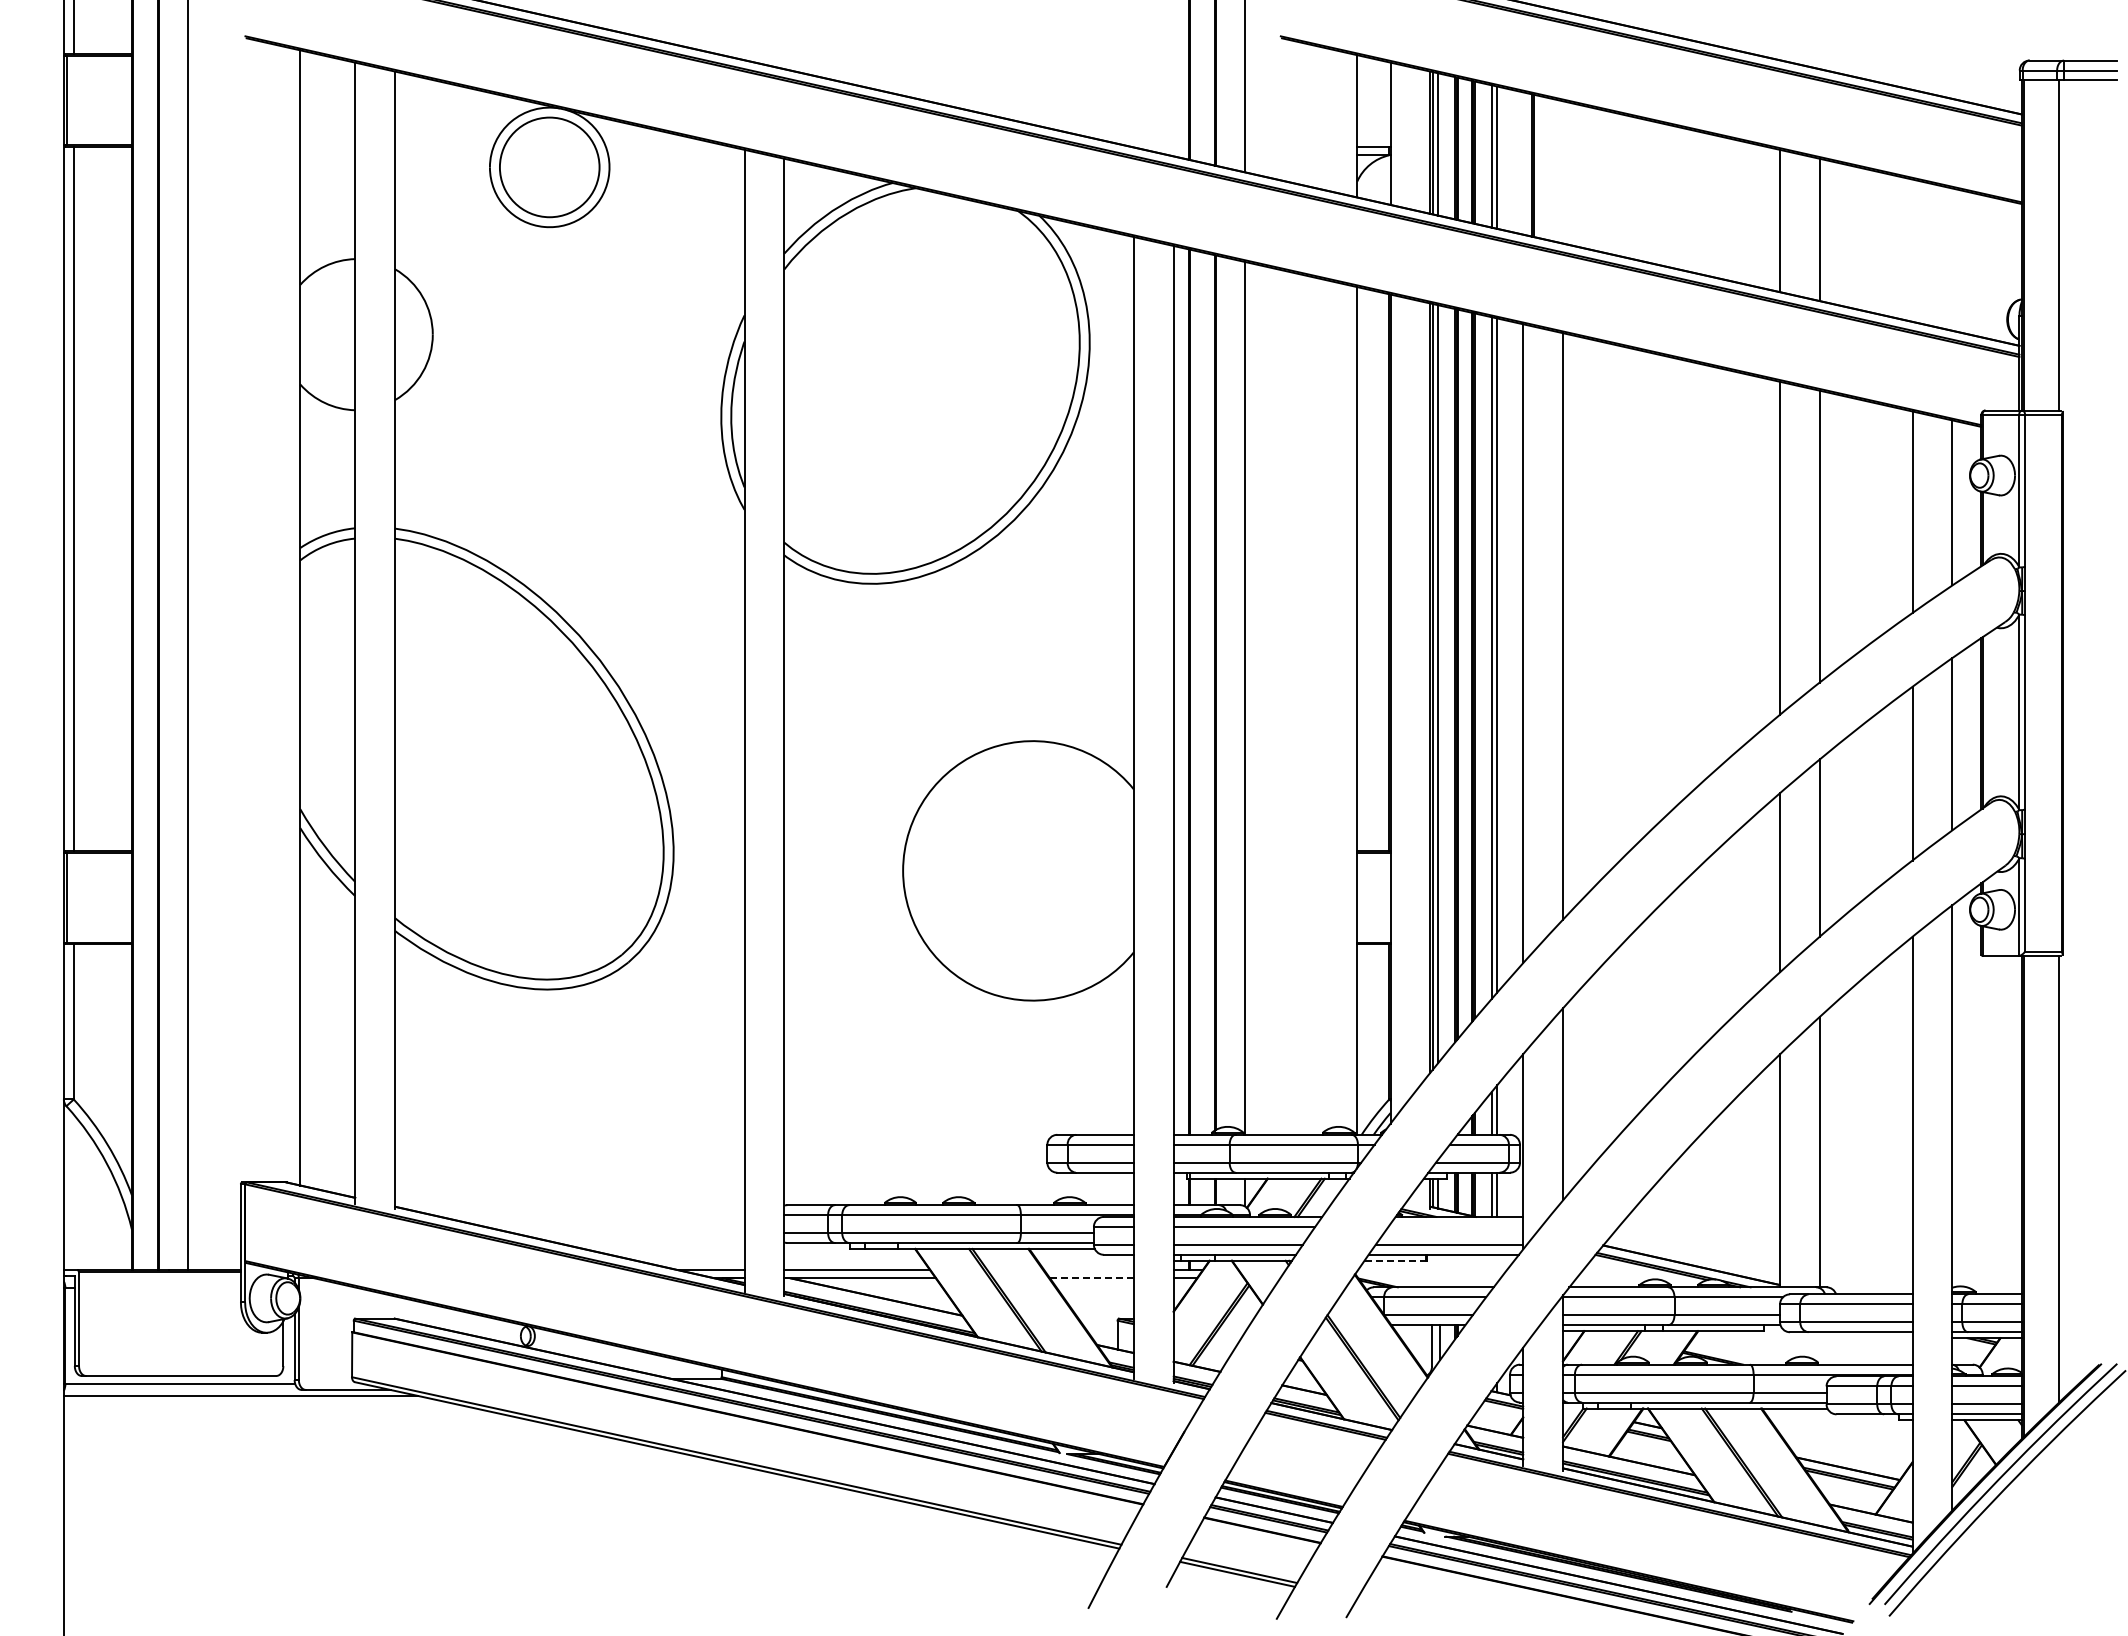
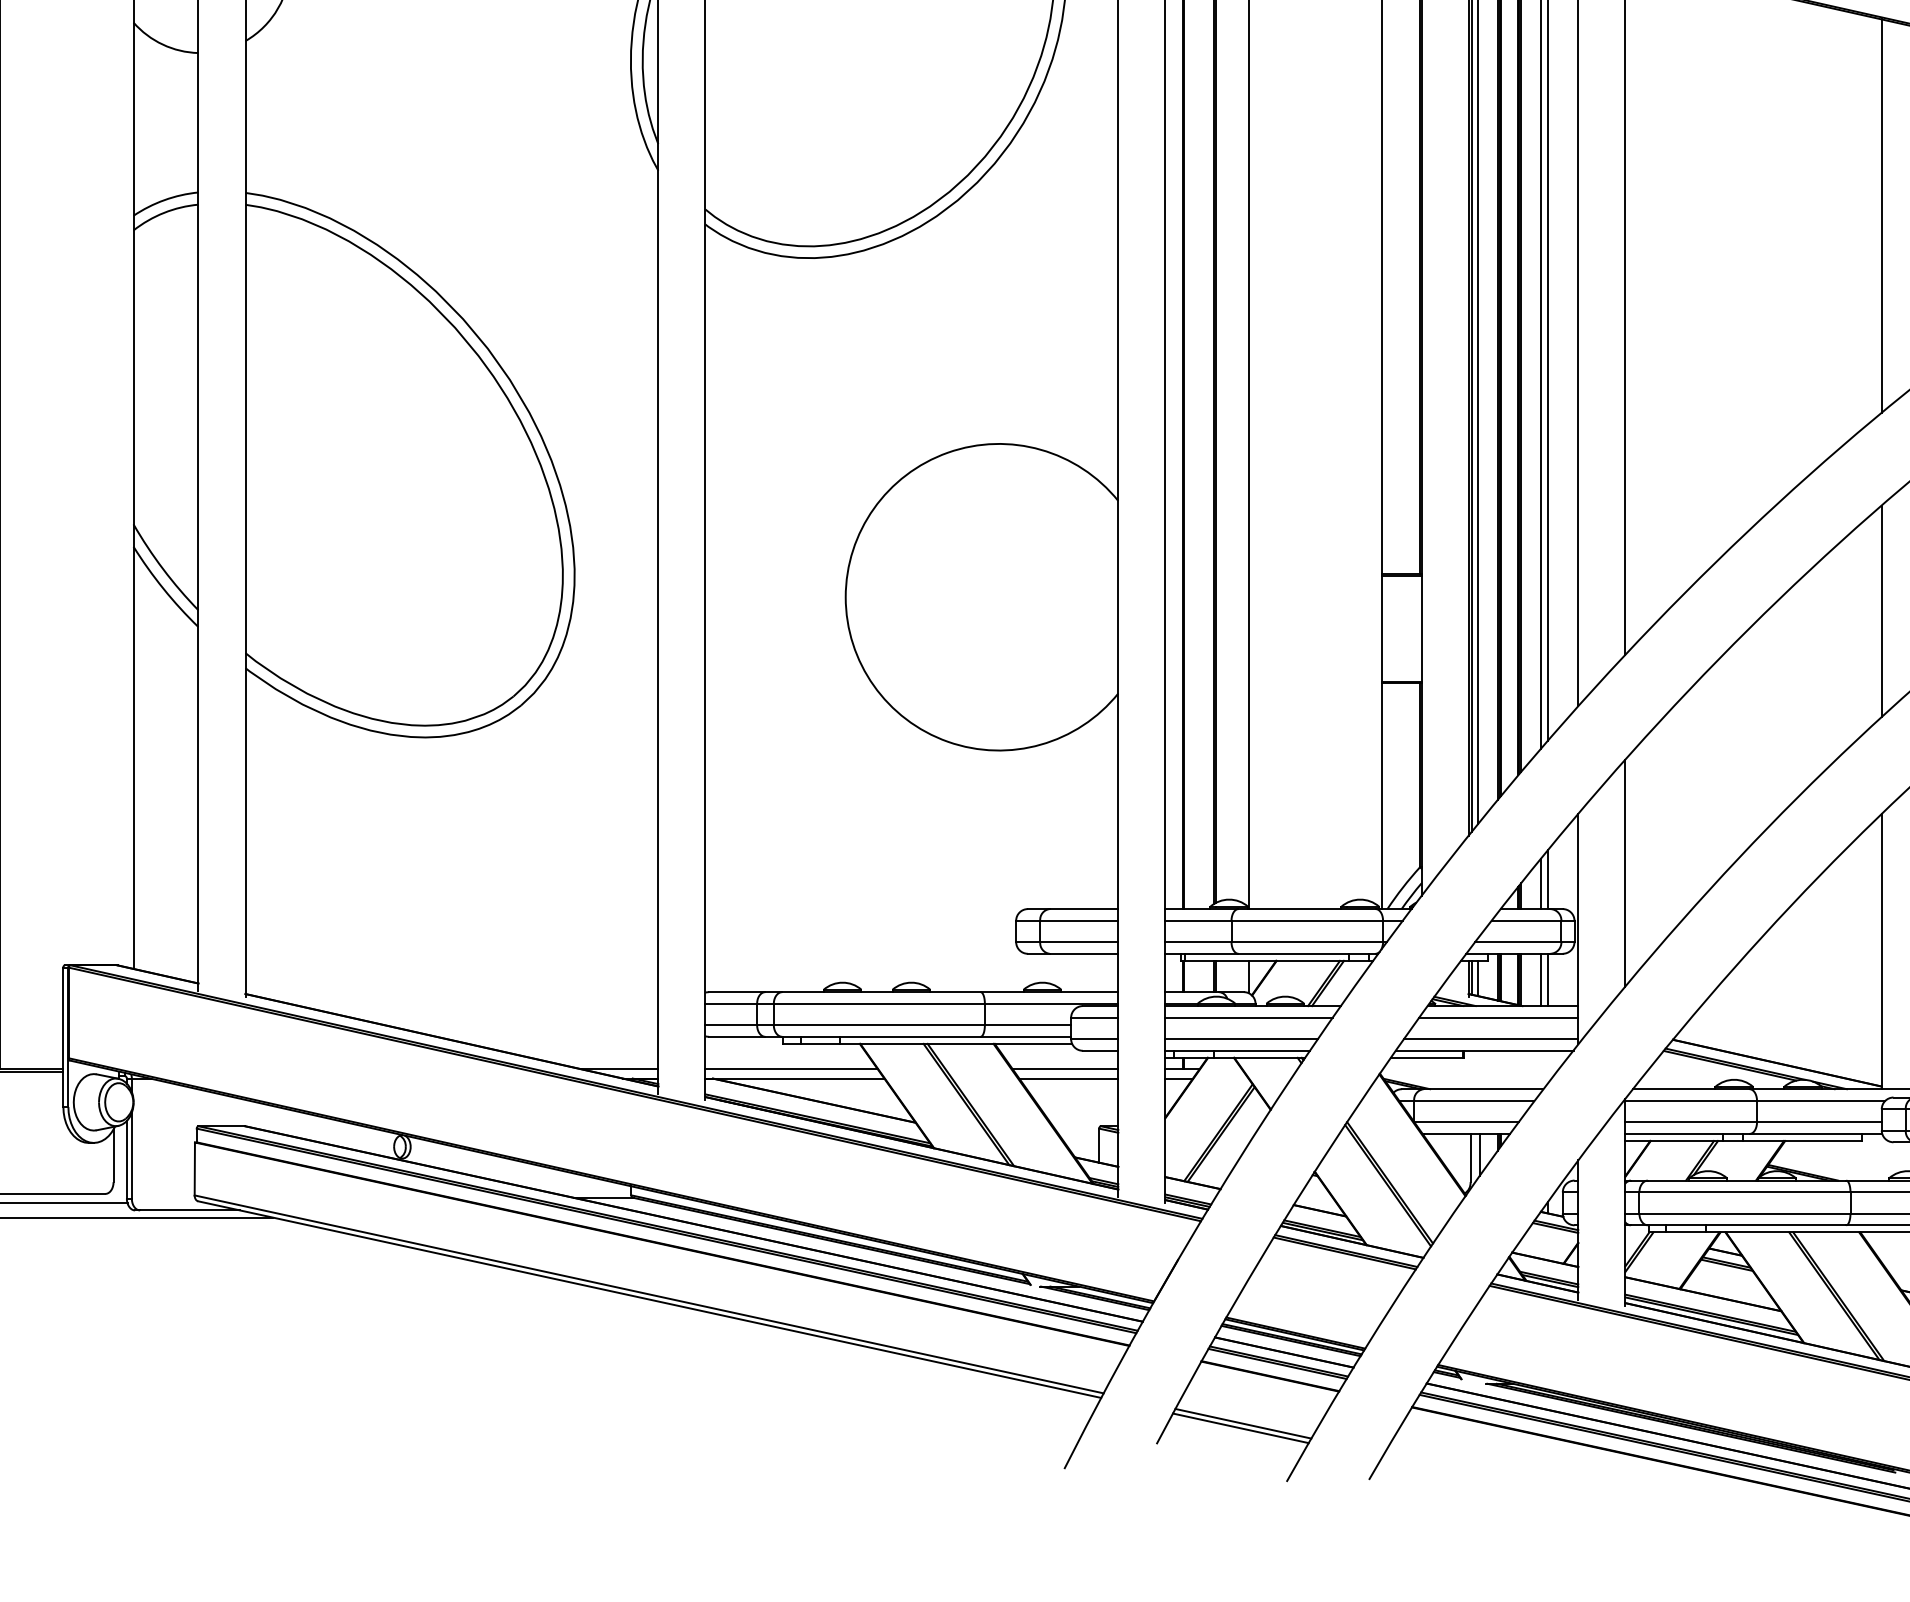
line: (1455, 1226) -> (1498, 1017), added
line: (1395, 1260) -> (1427, 1057), dashed -> solid
line: (1088, 1270) -> (1064, 1069), added
line: (1091, 1278) -> (1068, 1078), dashed -> solid

